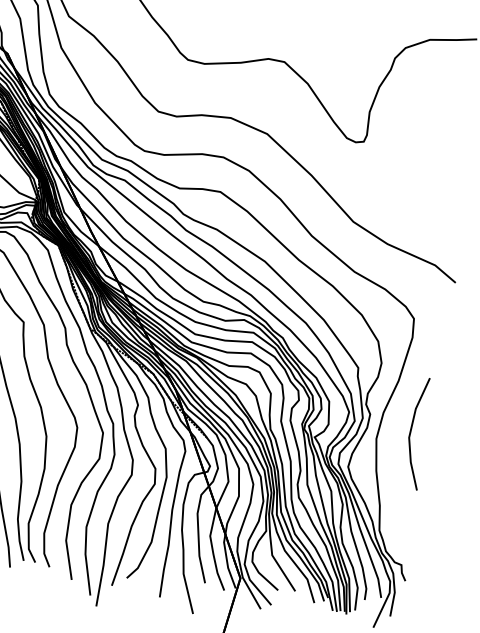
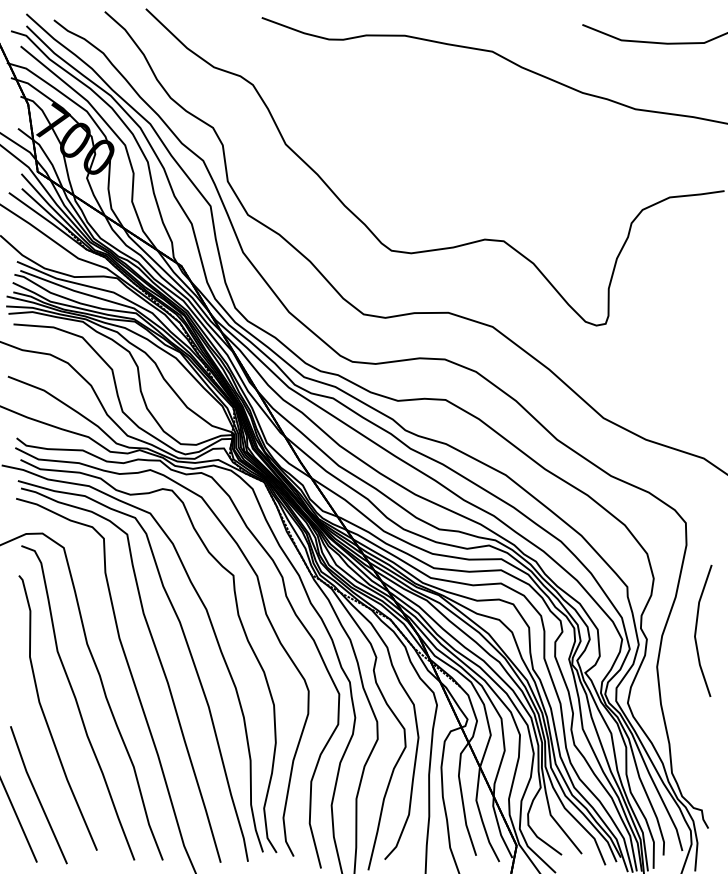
line: (411, 432) -> (696, 630), moved

